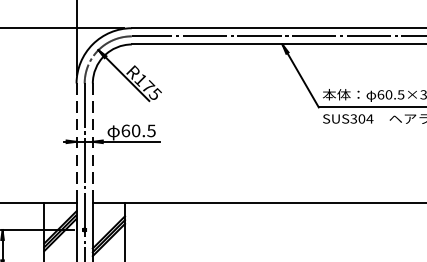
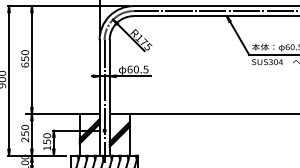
line: (76, 143) -> (99, 77), dashed -> solid
line: (92, 143) -> (109, 77), dashed -> solid

